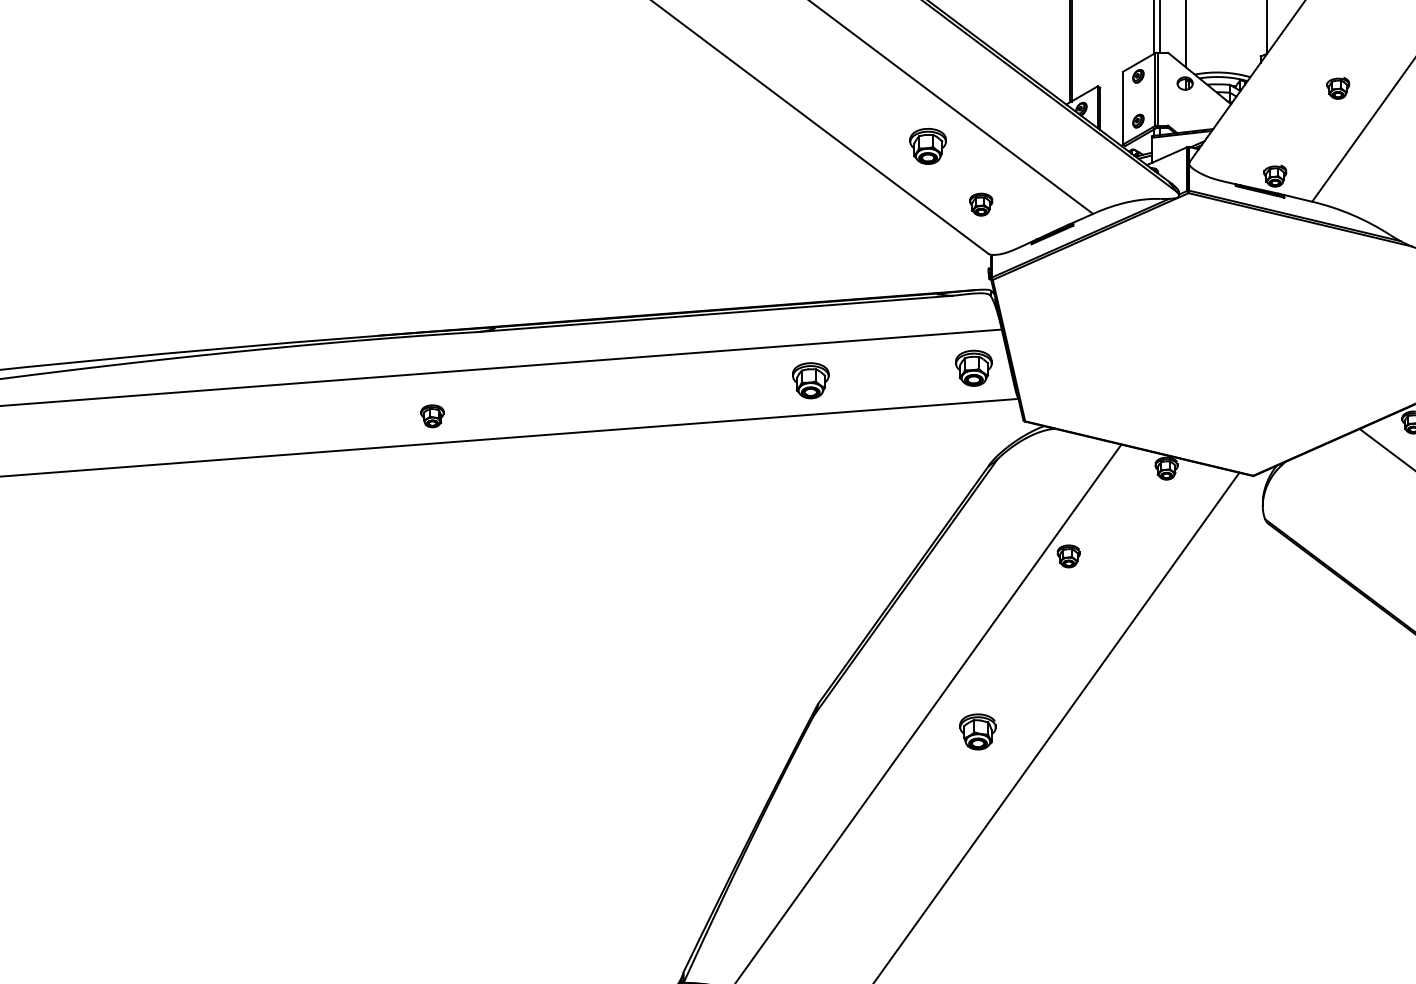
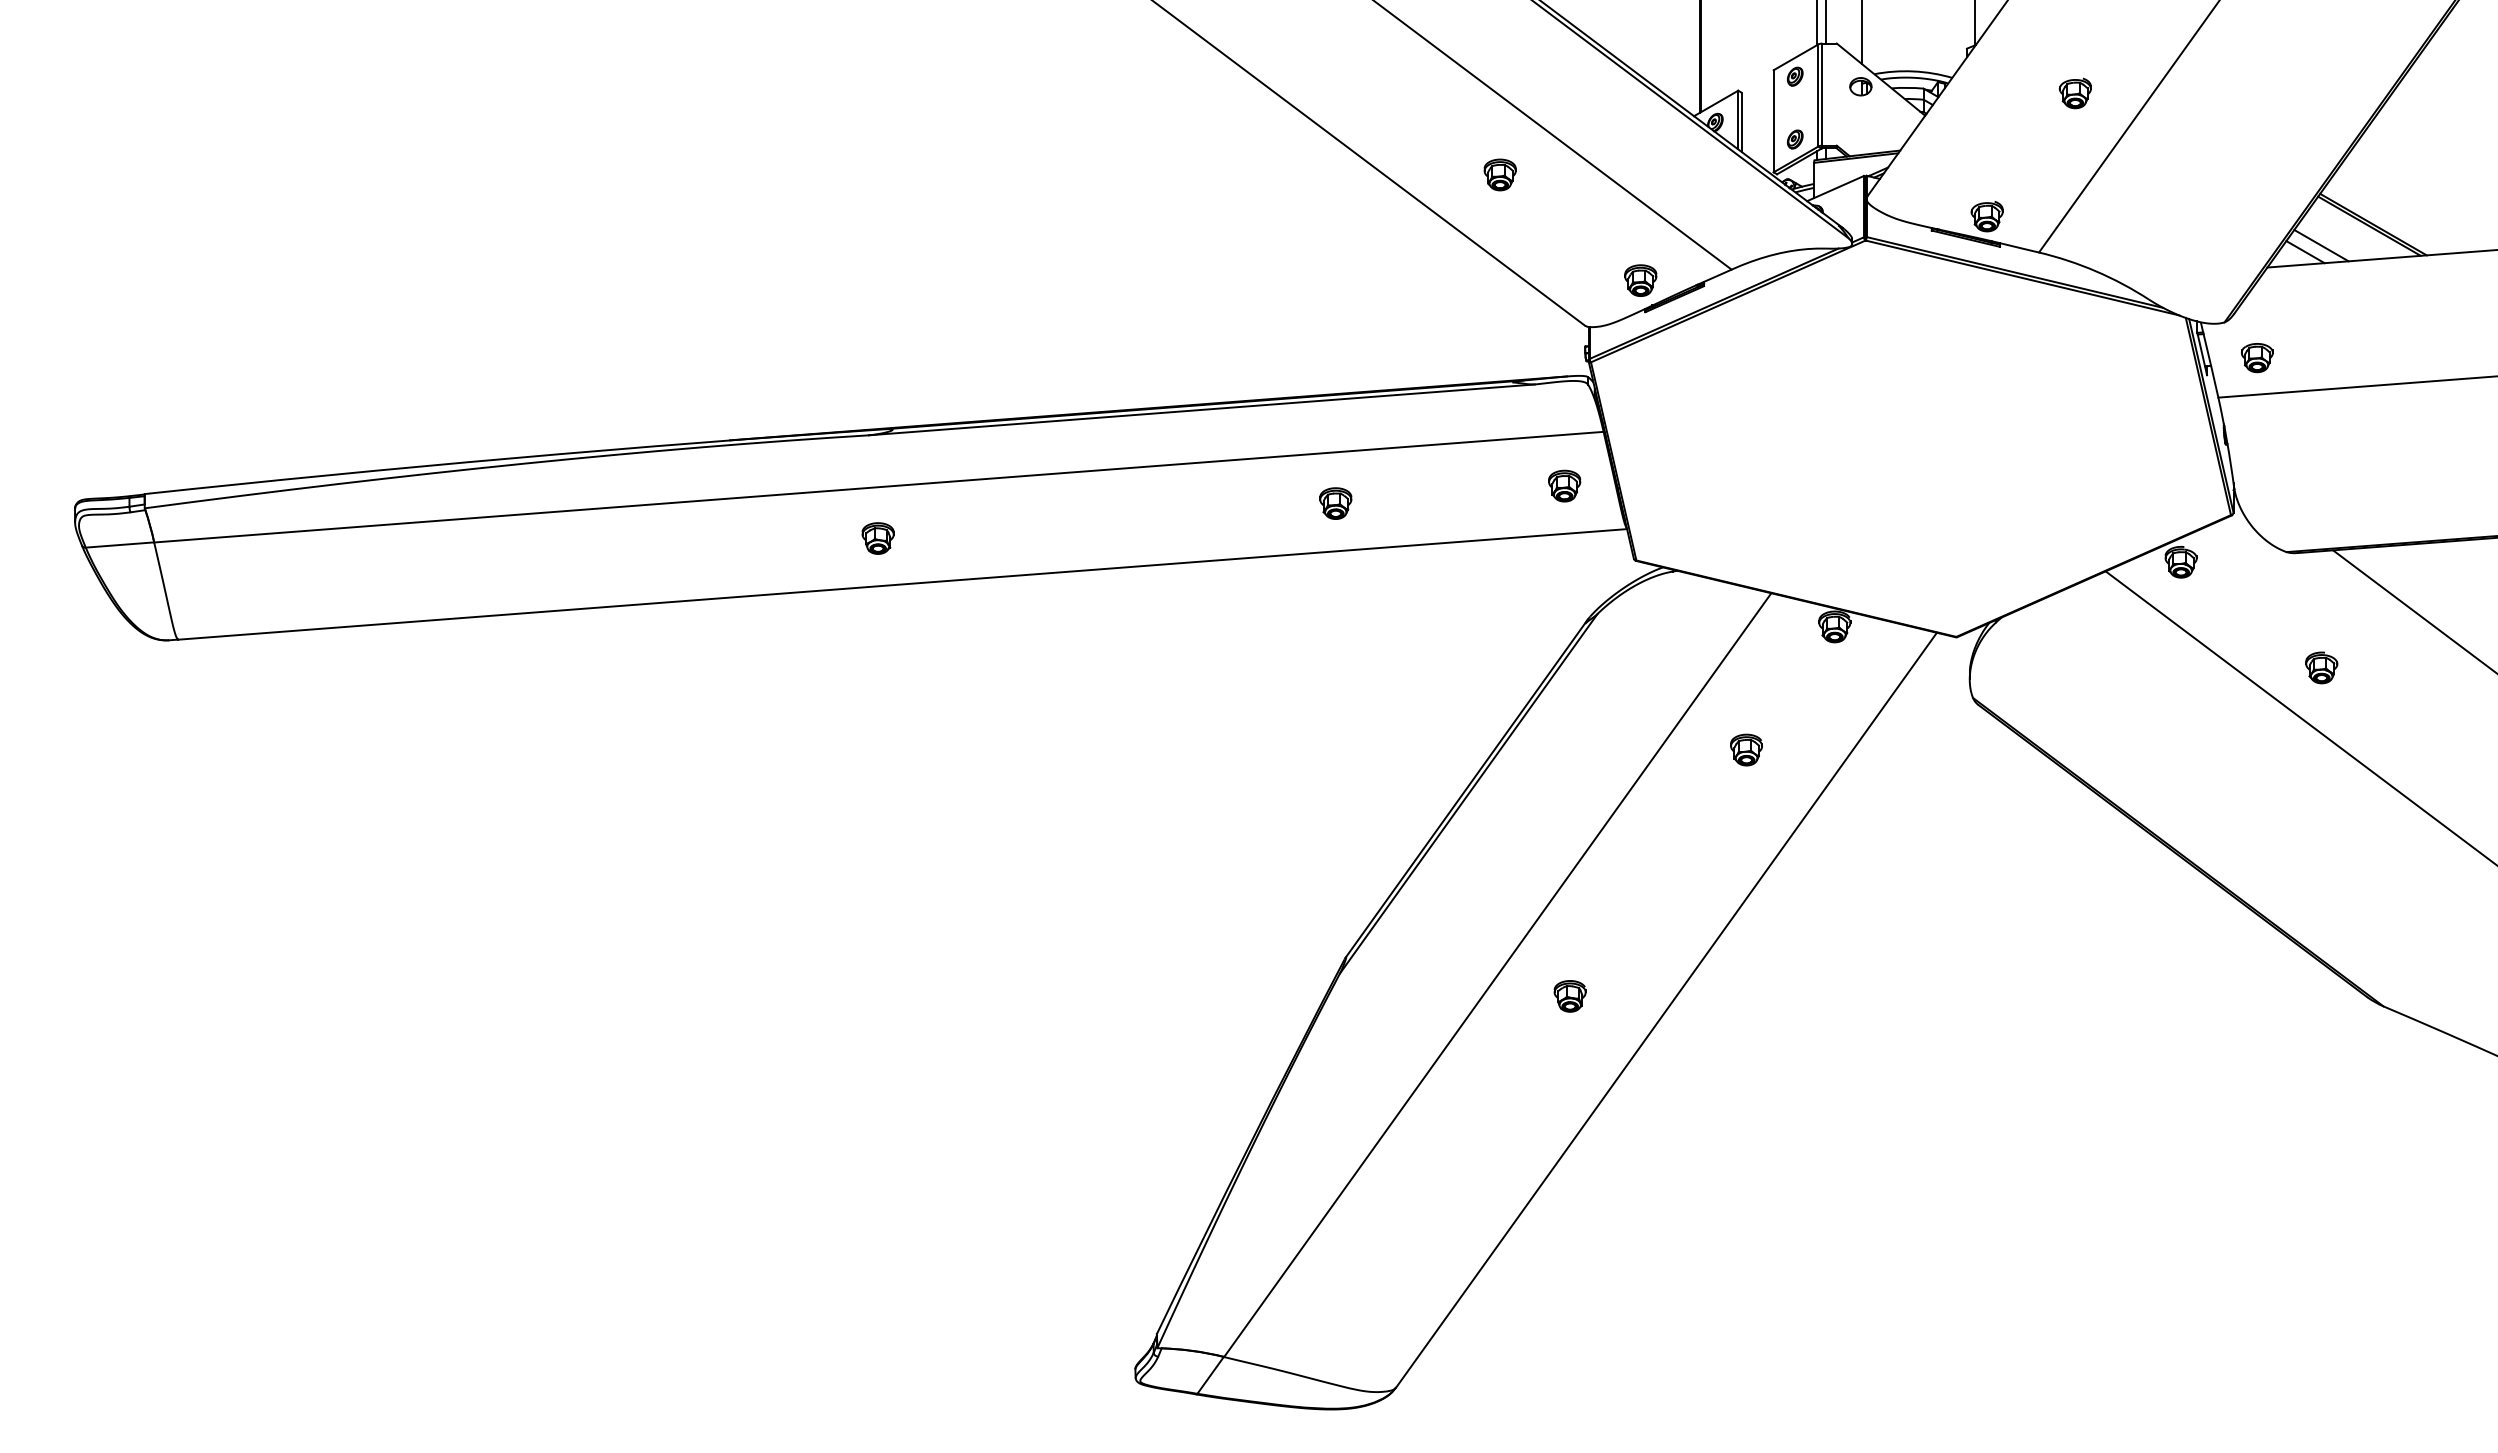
part: (927, 146) -> (1499, 174), size x0.62
part: (981, 204) -> (1640, 280), moved
part: (973, 367) -> (1564, 485), size x0.62
part: (810, 380) -> (1335, 503), size x0.62
part: (432, 416) -> (877, 538), moved
part: (1068, 556) -> (1746, 749), moved
part: (977, 732) -> (1569, 996), size x0.62

